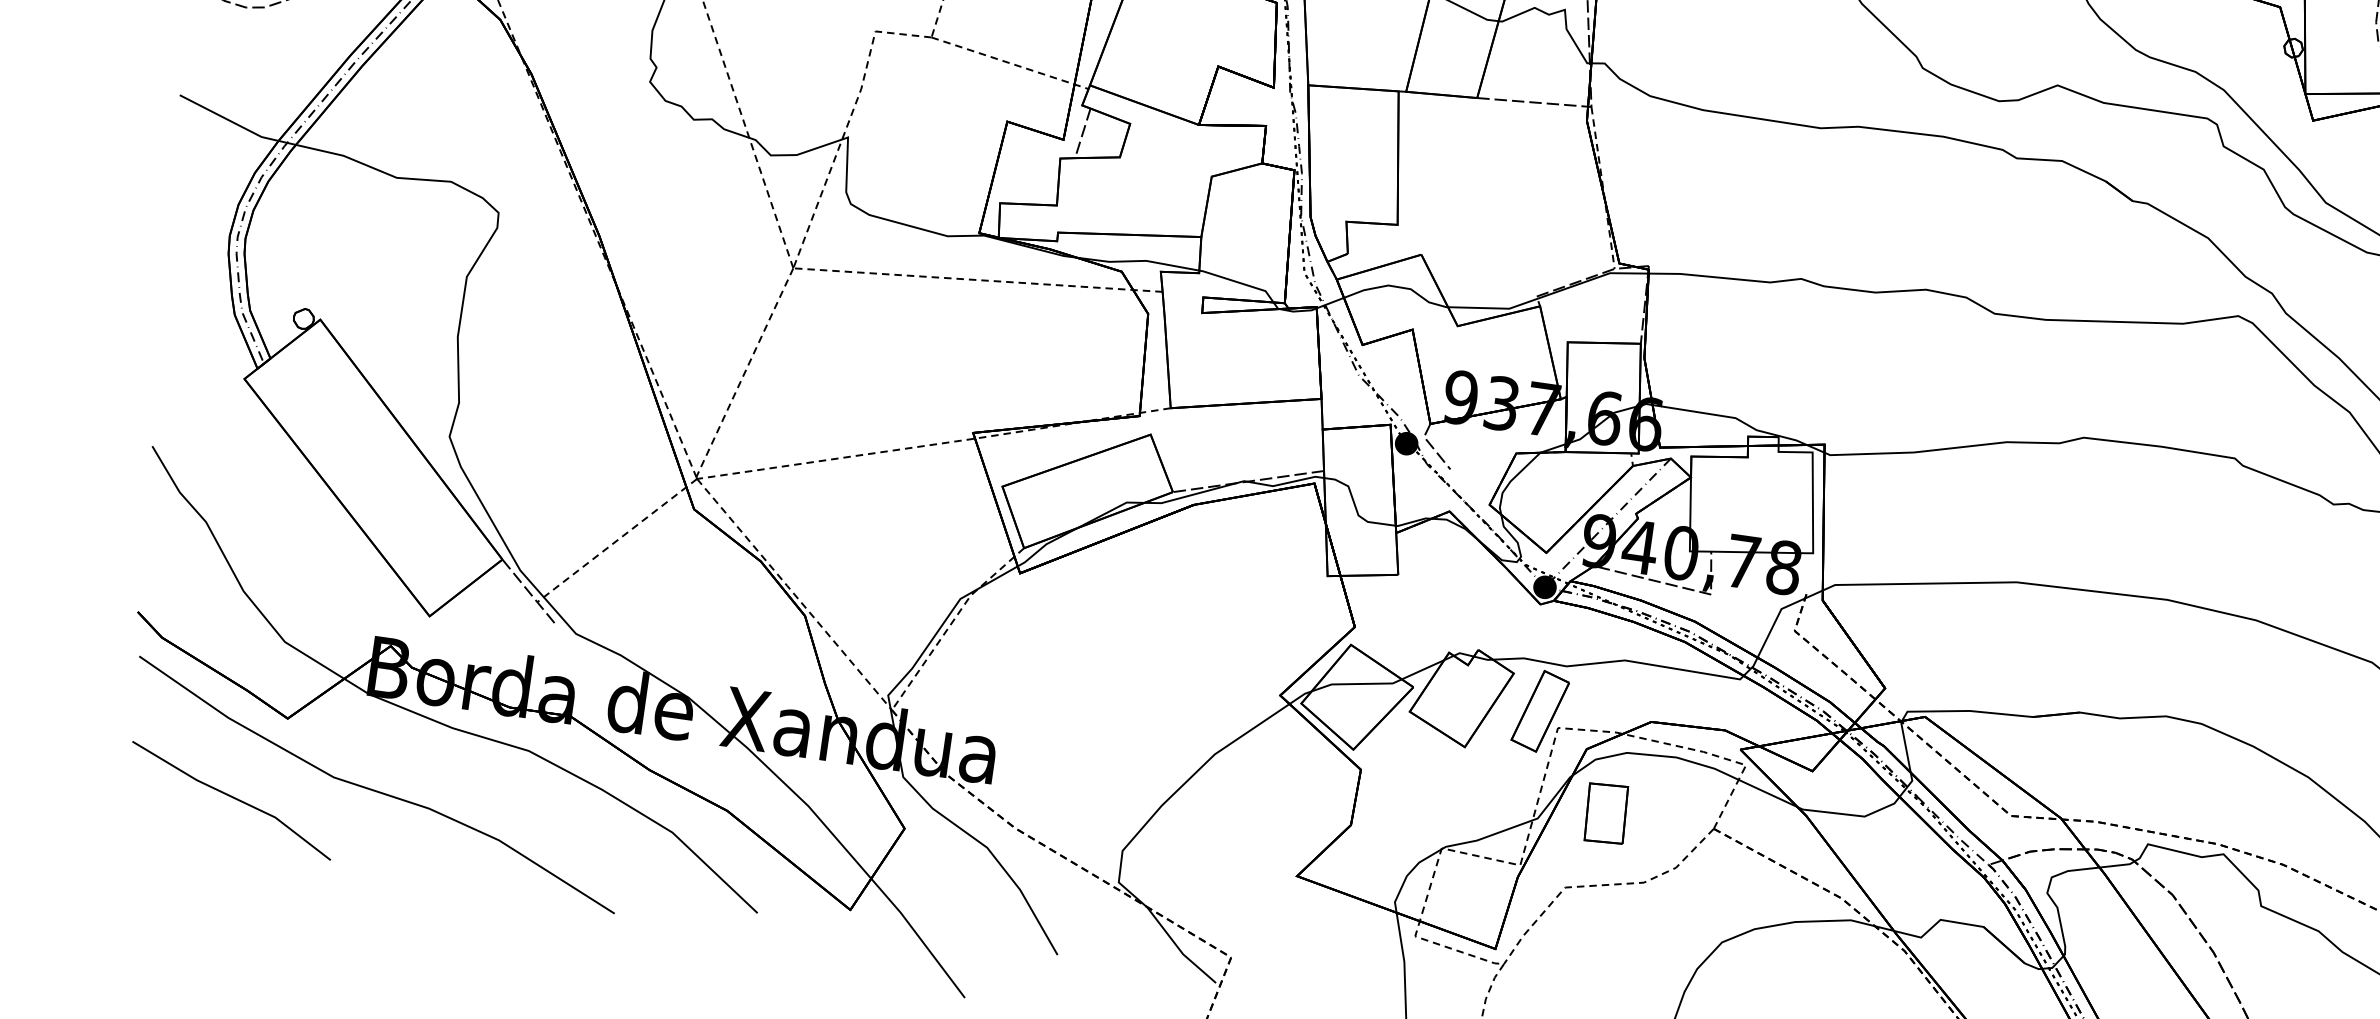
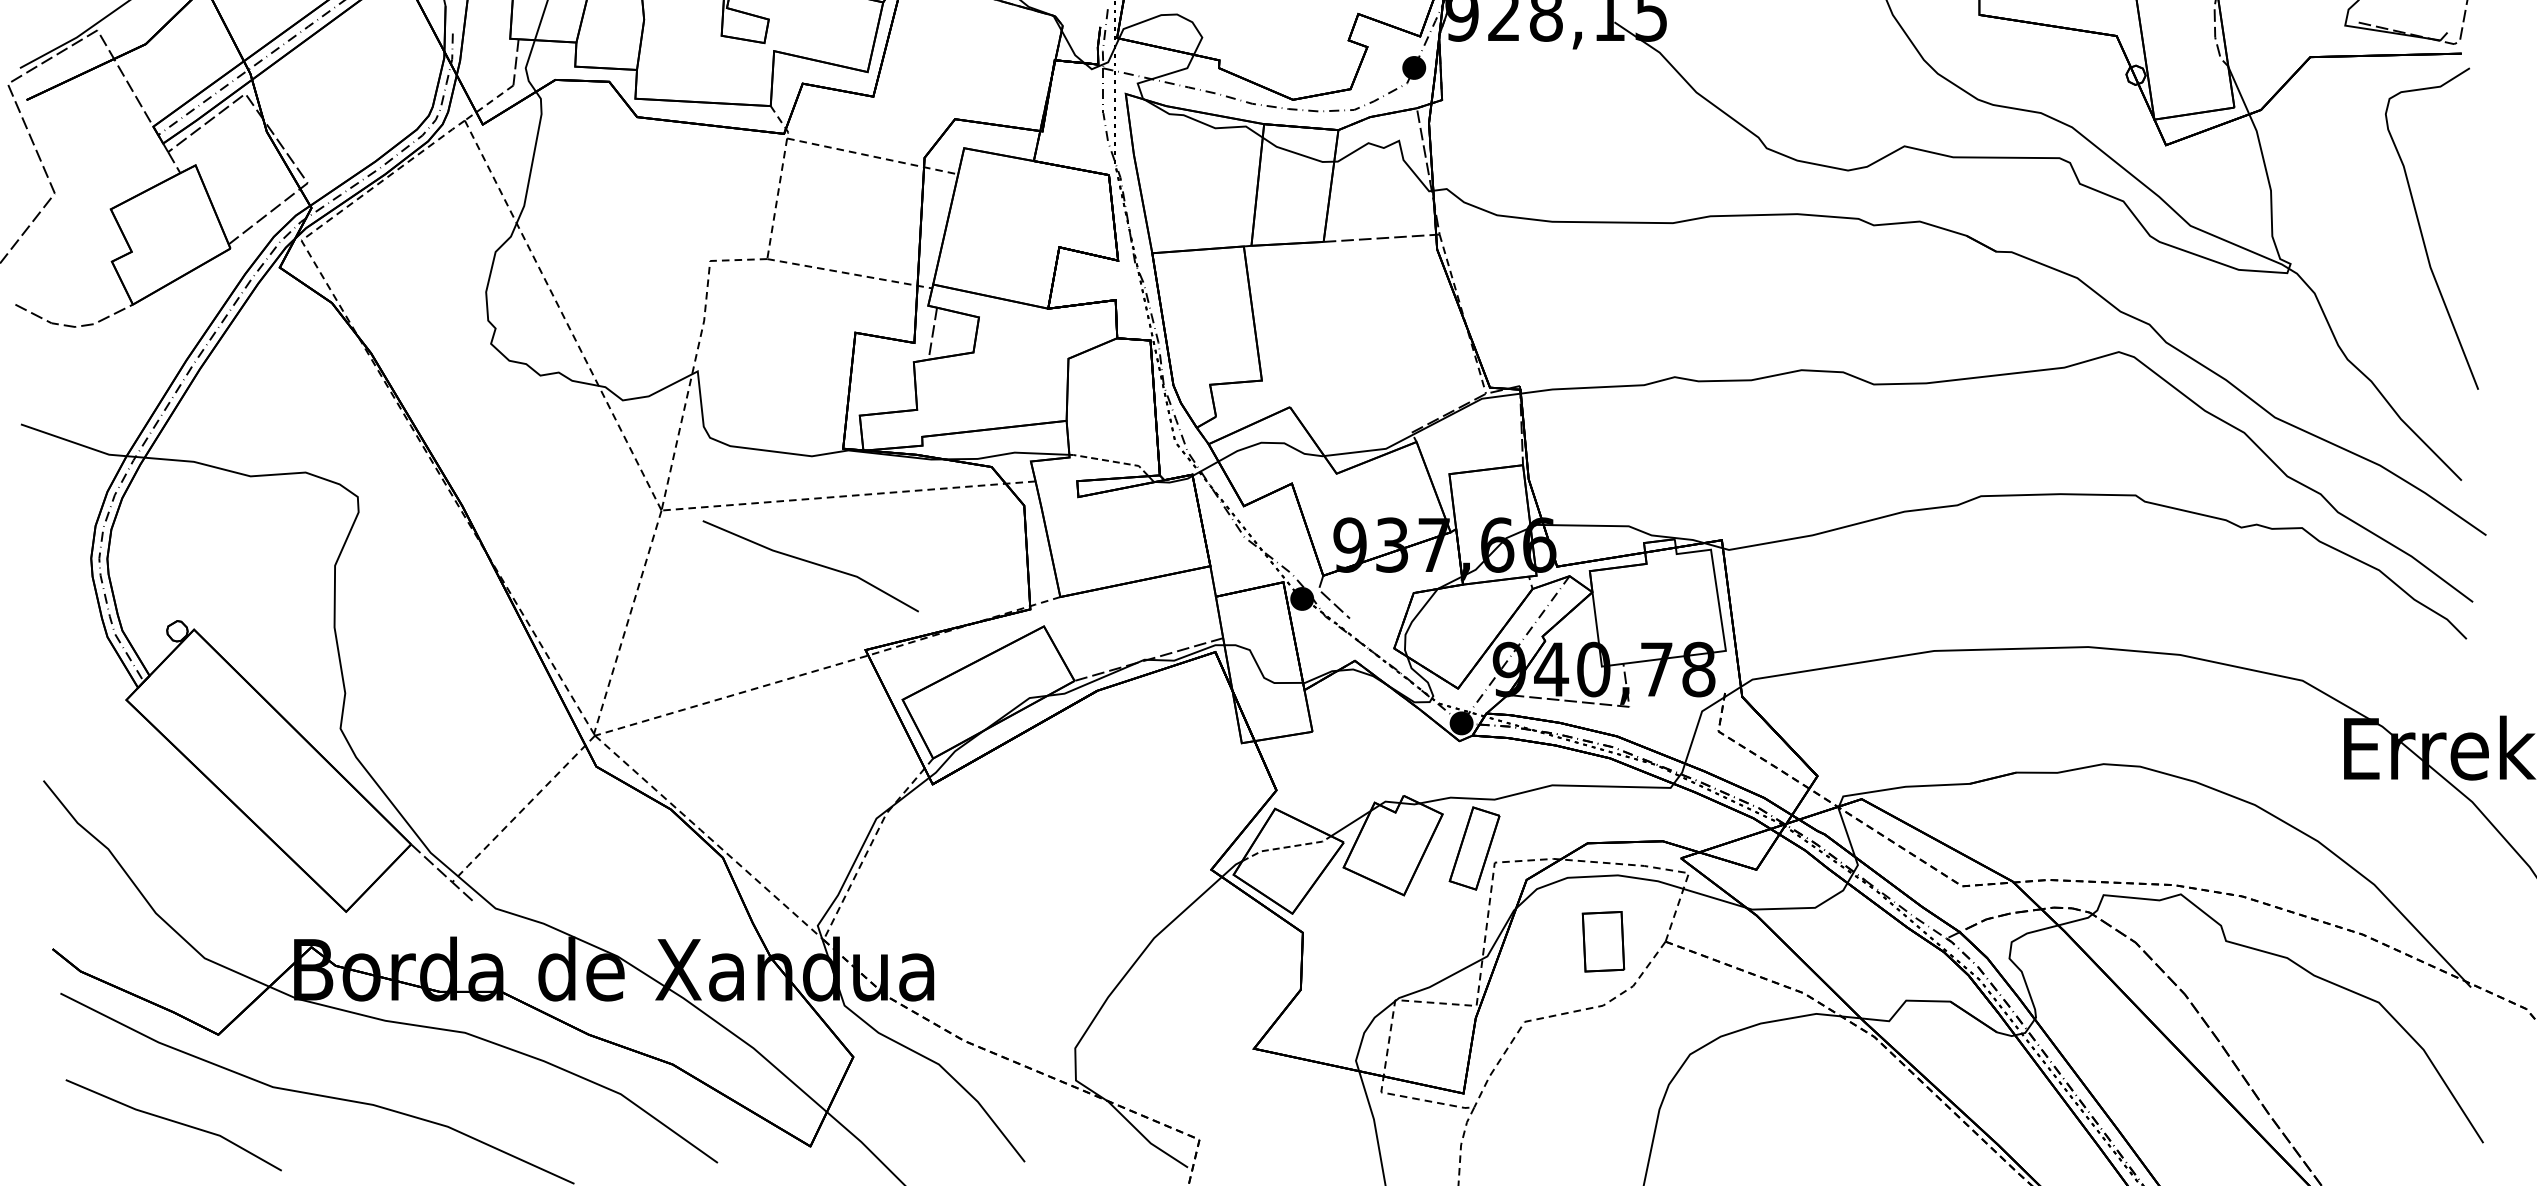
line: (1239, 282) -> (1111, 461), solid -> dashed
line: (931, 340) -> (810, 563), added
line: (1356, 684) -> (1286, 847), solid -> dashed
part: (1606, 813) -> (1603, 941), moved

